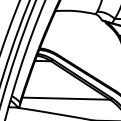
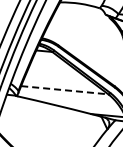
line: (66, 98) -> (64, 90), solid -> dashed

